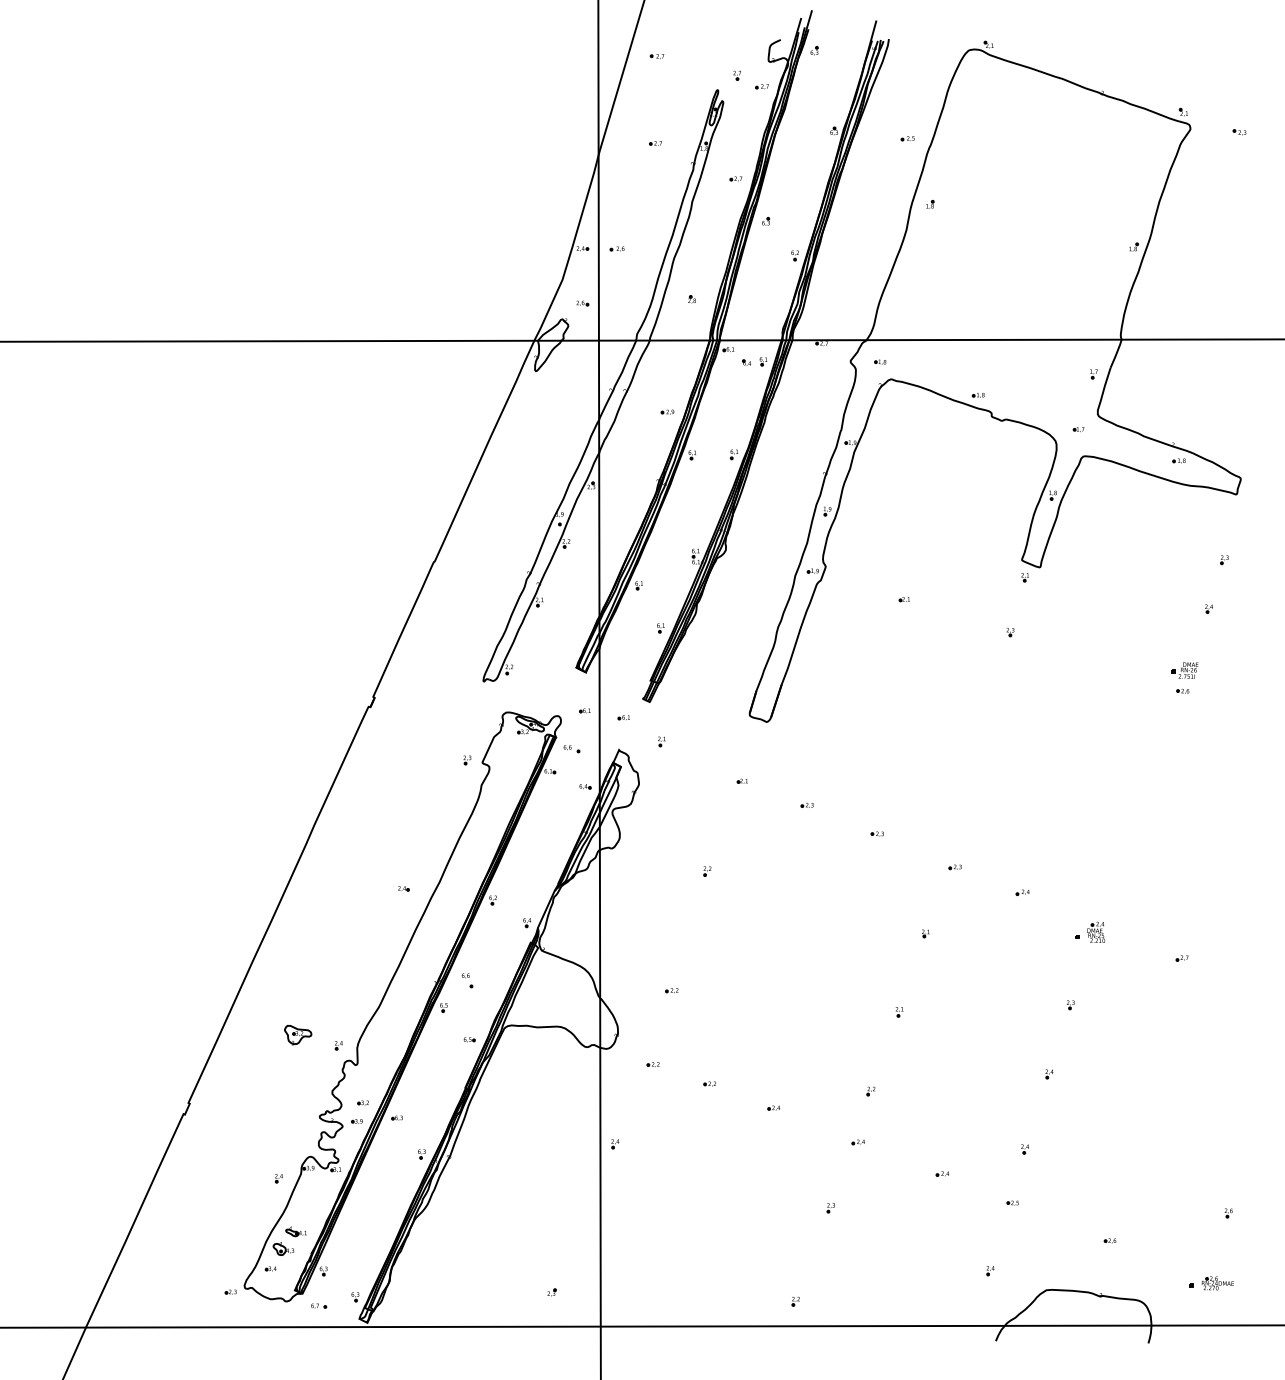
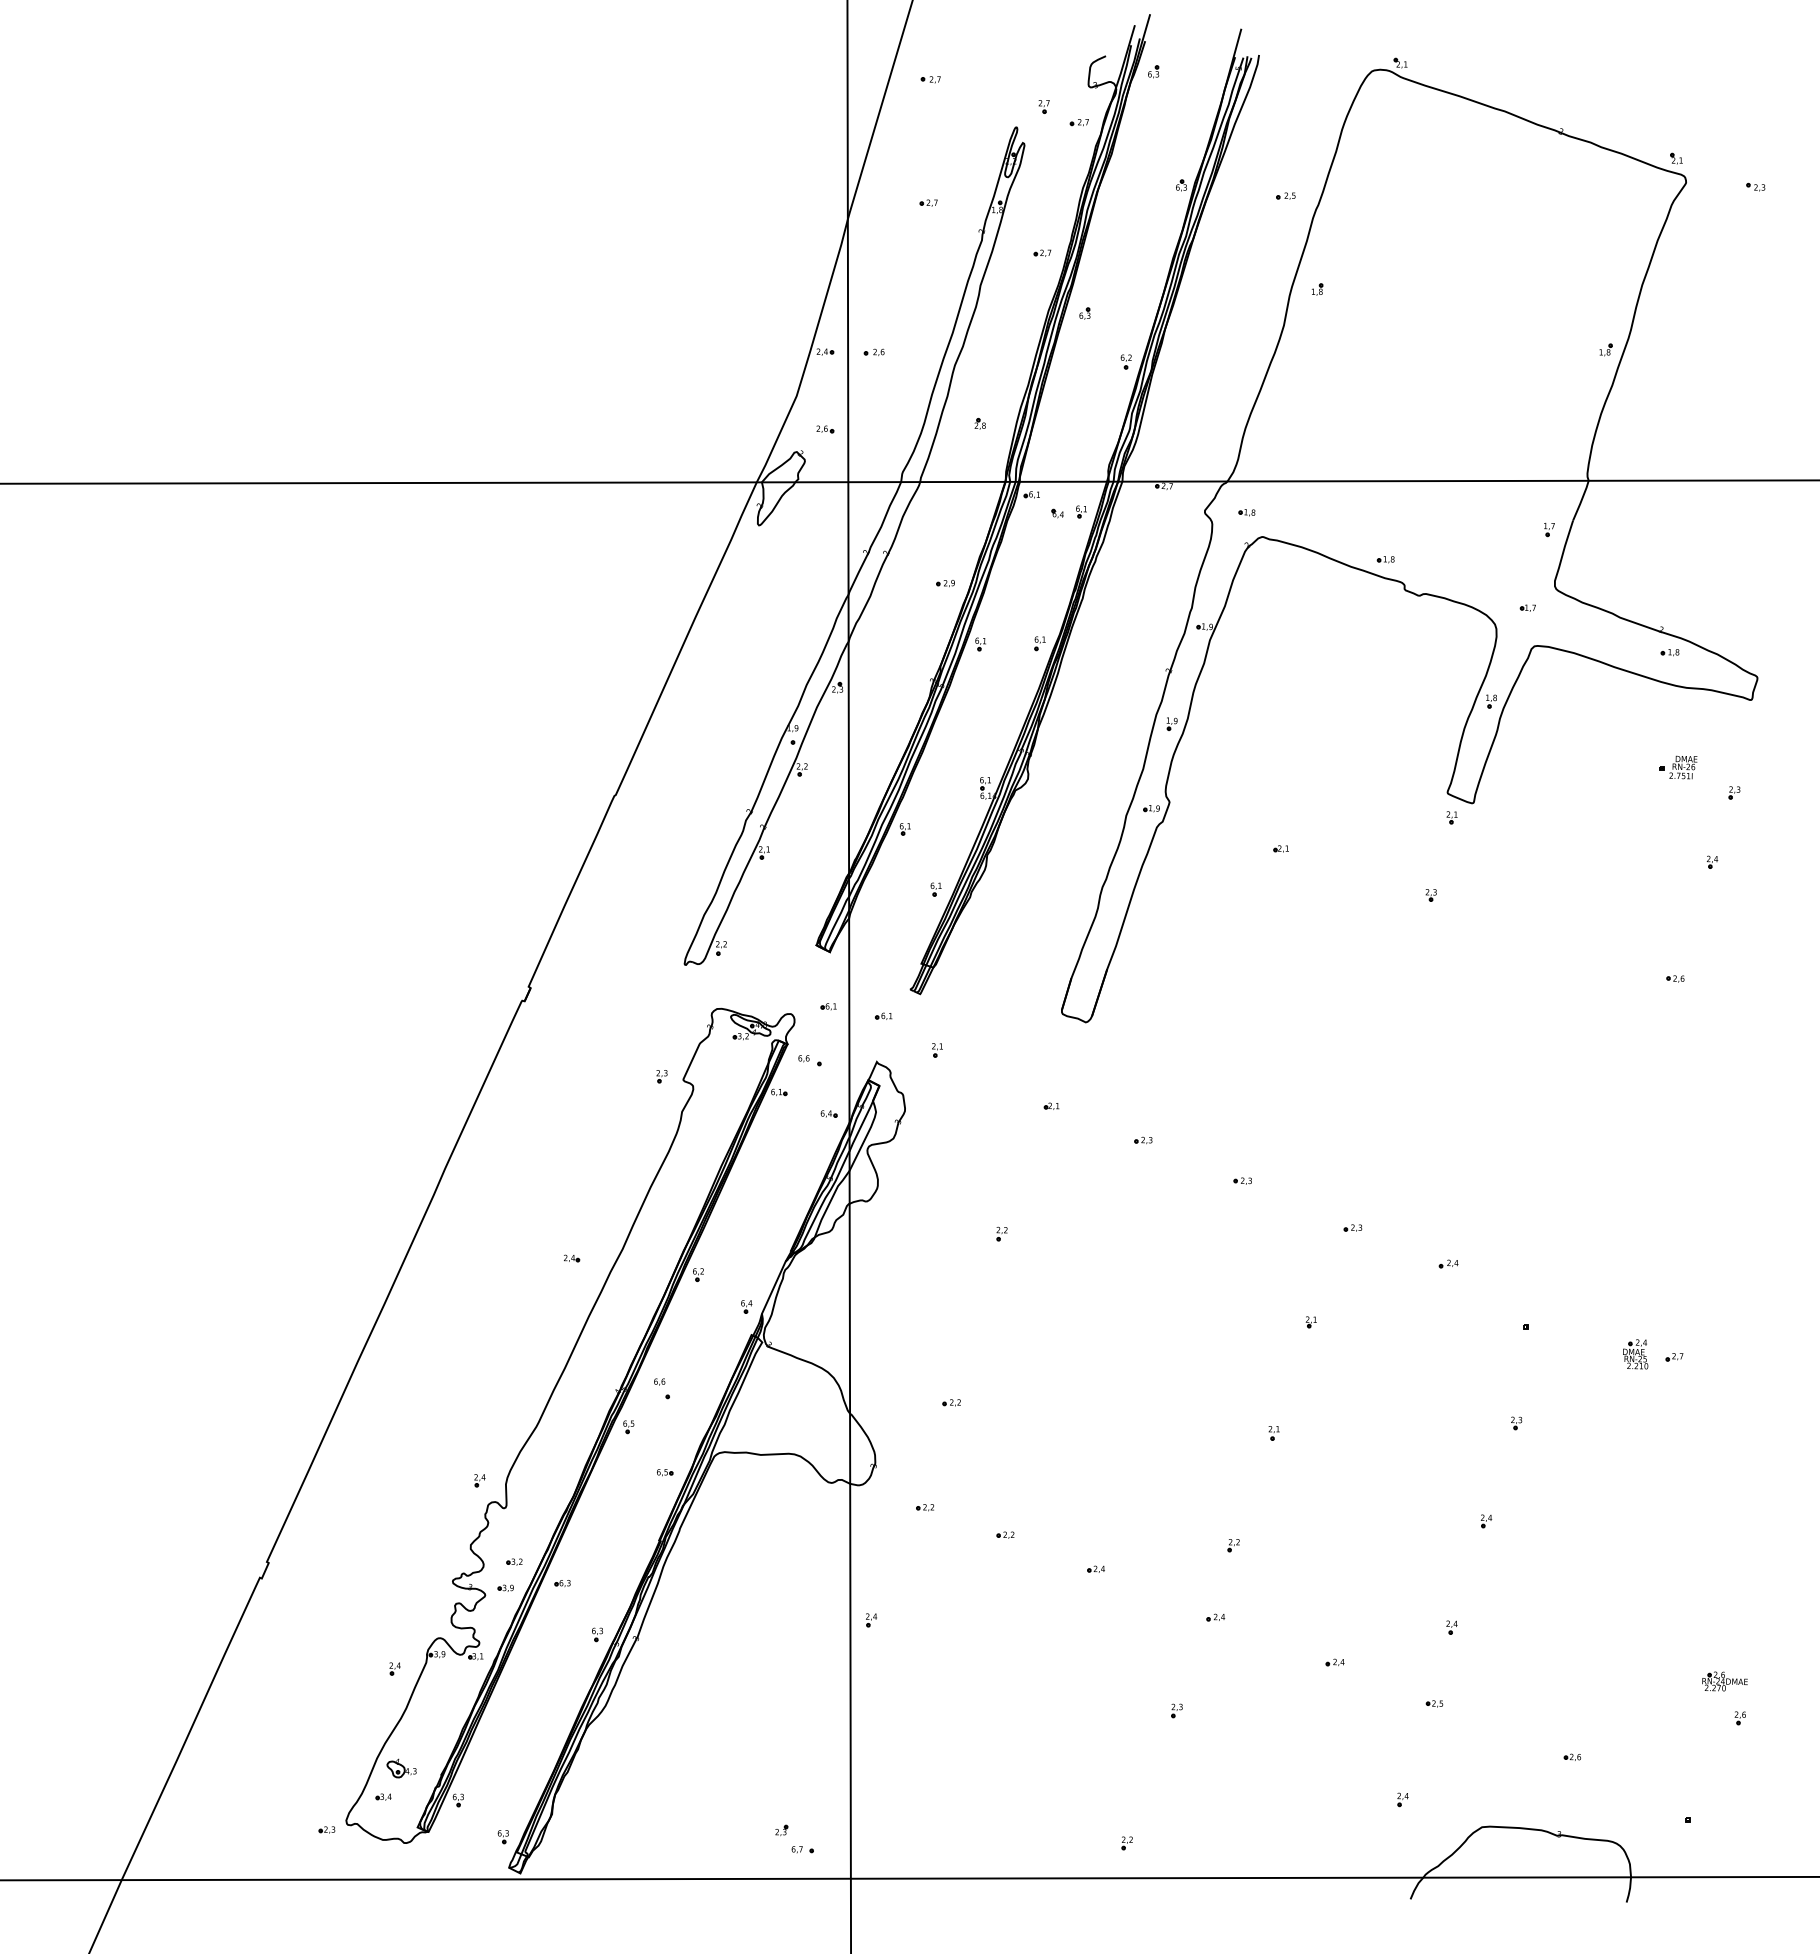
part: (1185, 670) -> (1678, 767), moved
part: (1096, 932) -> (1635, 1354), moved
part: (297, 1034) -> (421, 1465), removed
part: (296, 1231) -> (419, 1744), removed
part: (1217, 1283) -> (1724, 1681), moved
part: (318, 1305) -> (802, 1849), moved

